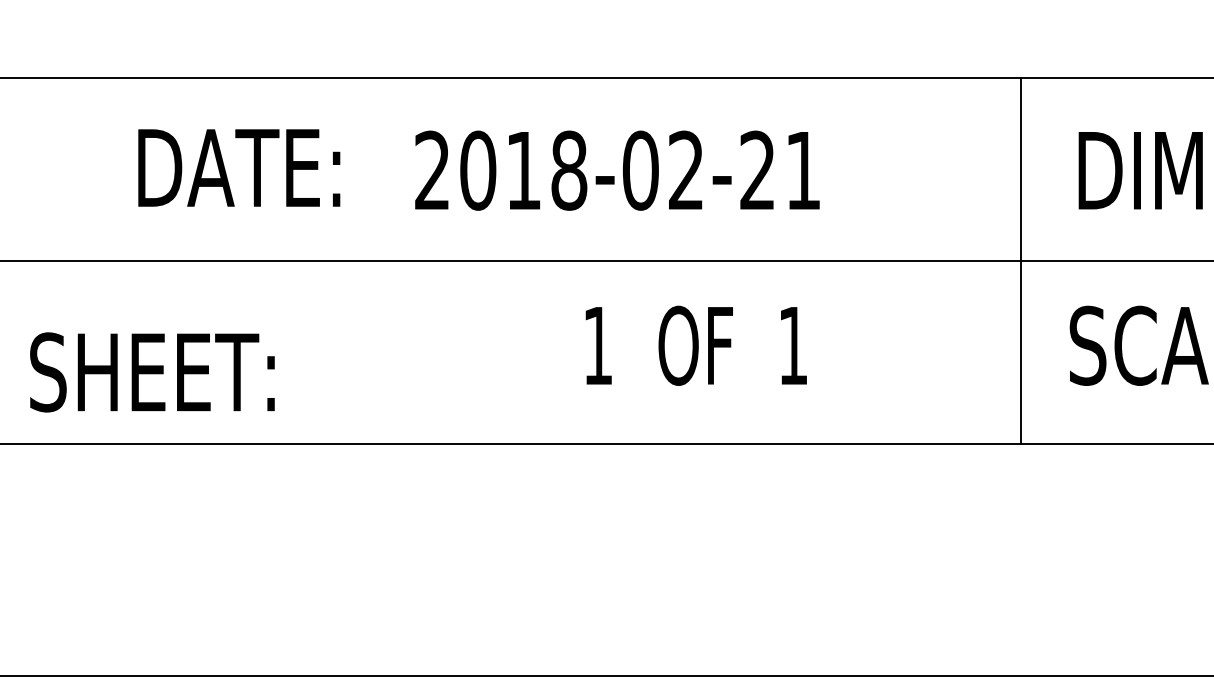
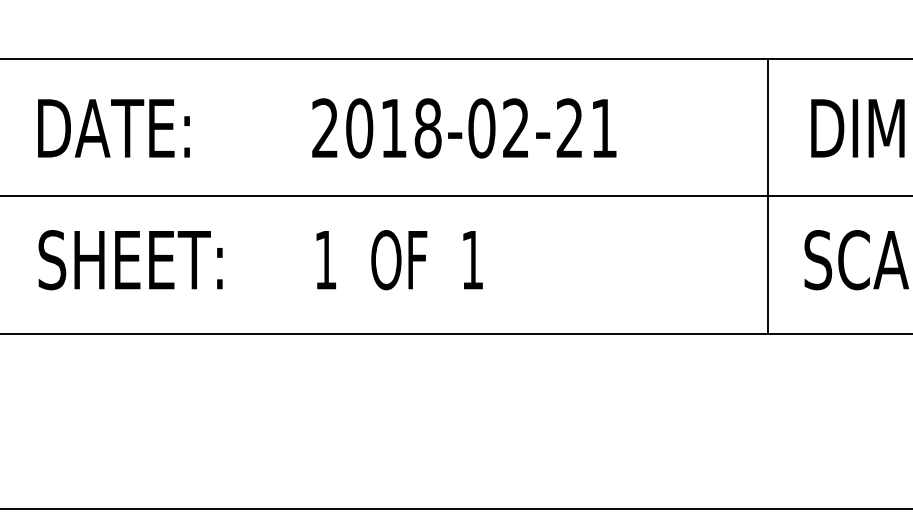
text: (238, 168) -> (113, 128), moved
text: (696, 346) -> (399, 260), moved
text: (152, 372) -> (130, 260), moved

